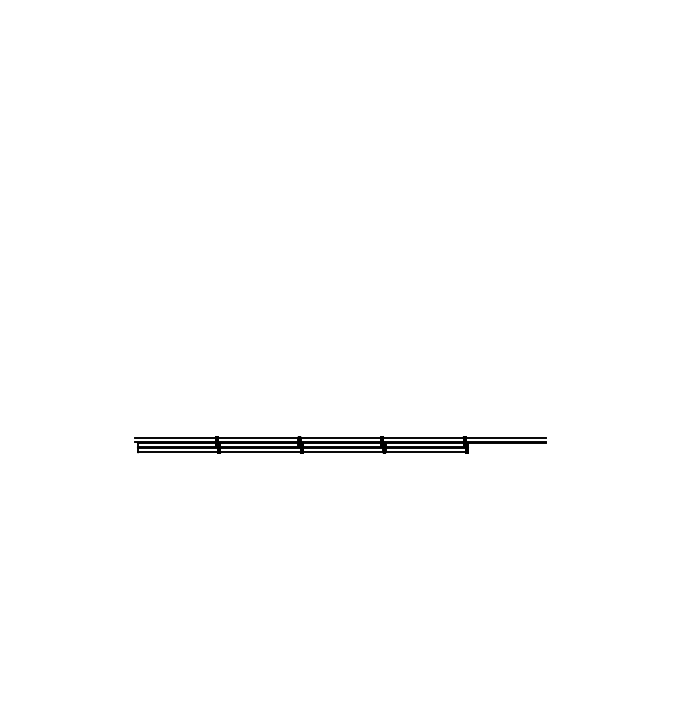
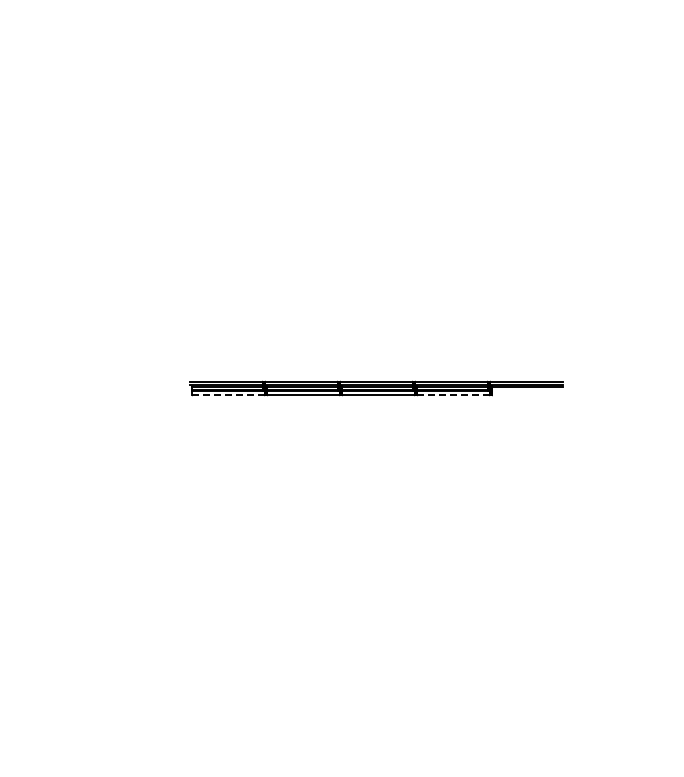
line: (178, 452) -> (229, 395), solid -> dashed
line: (426, 452) -> (454, 395), solid -> dashed

